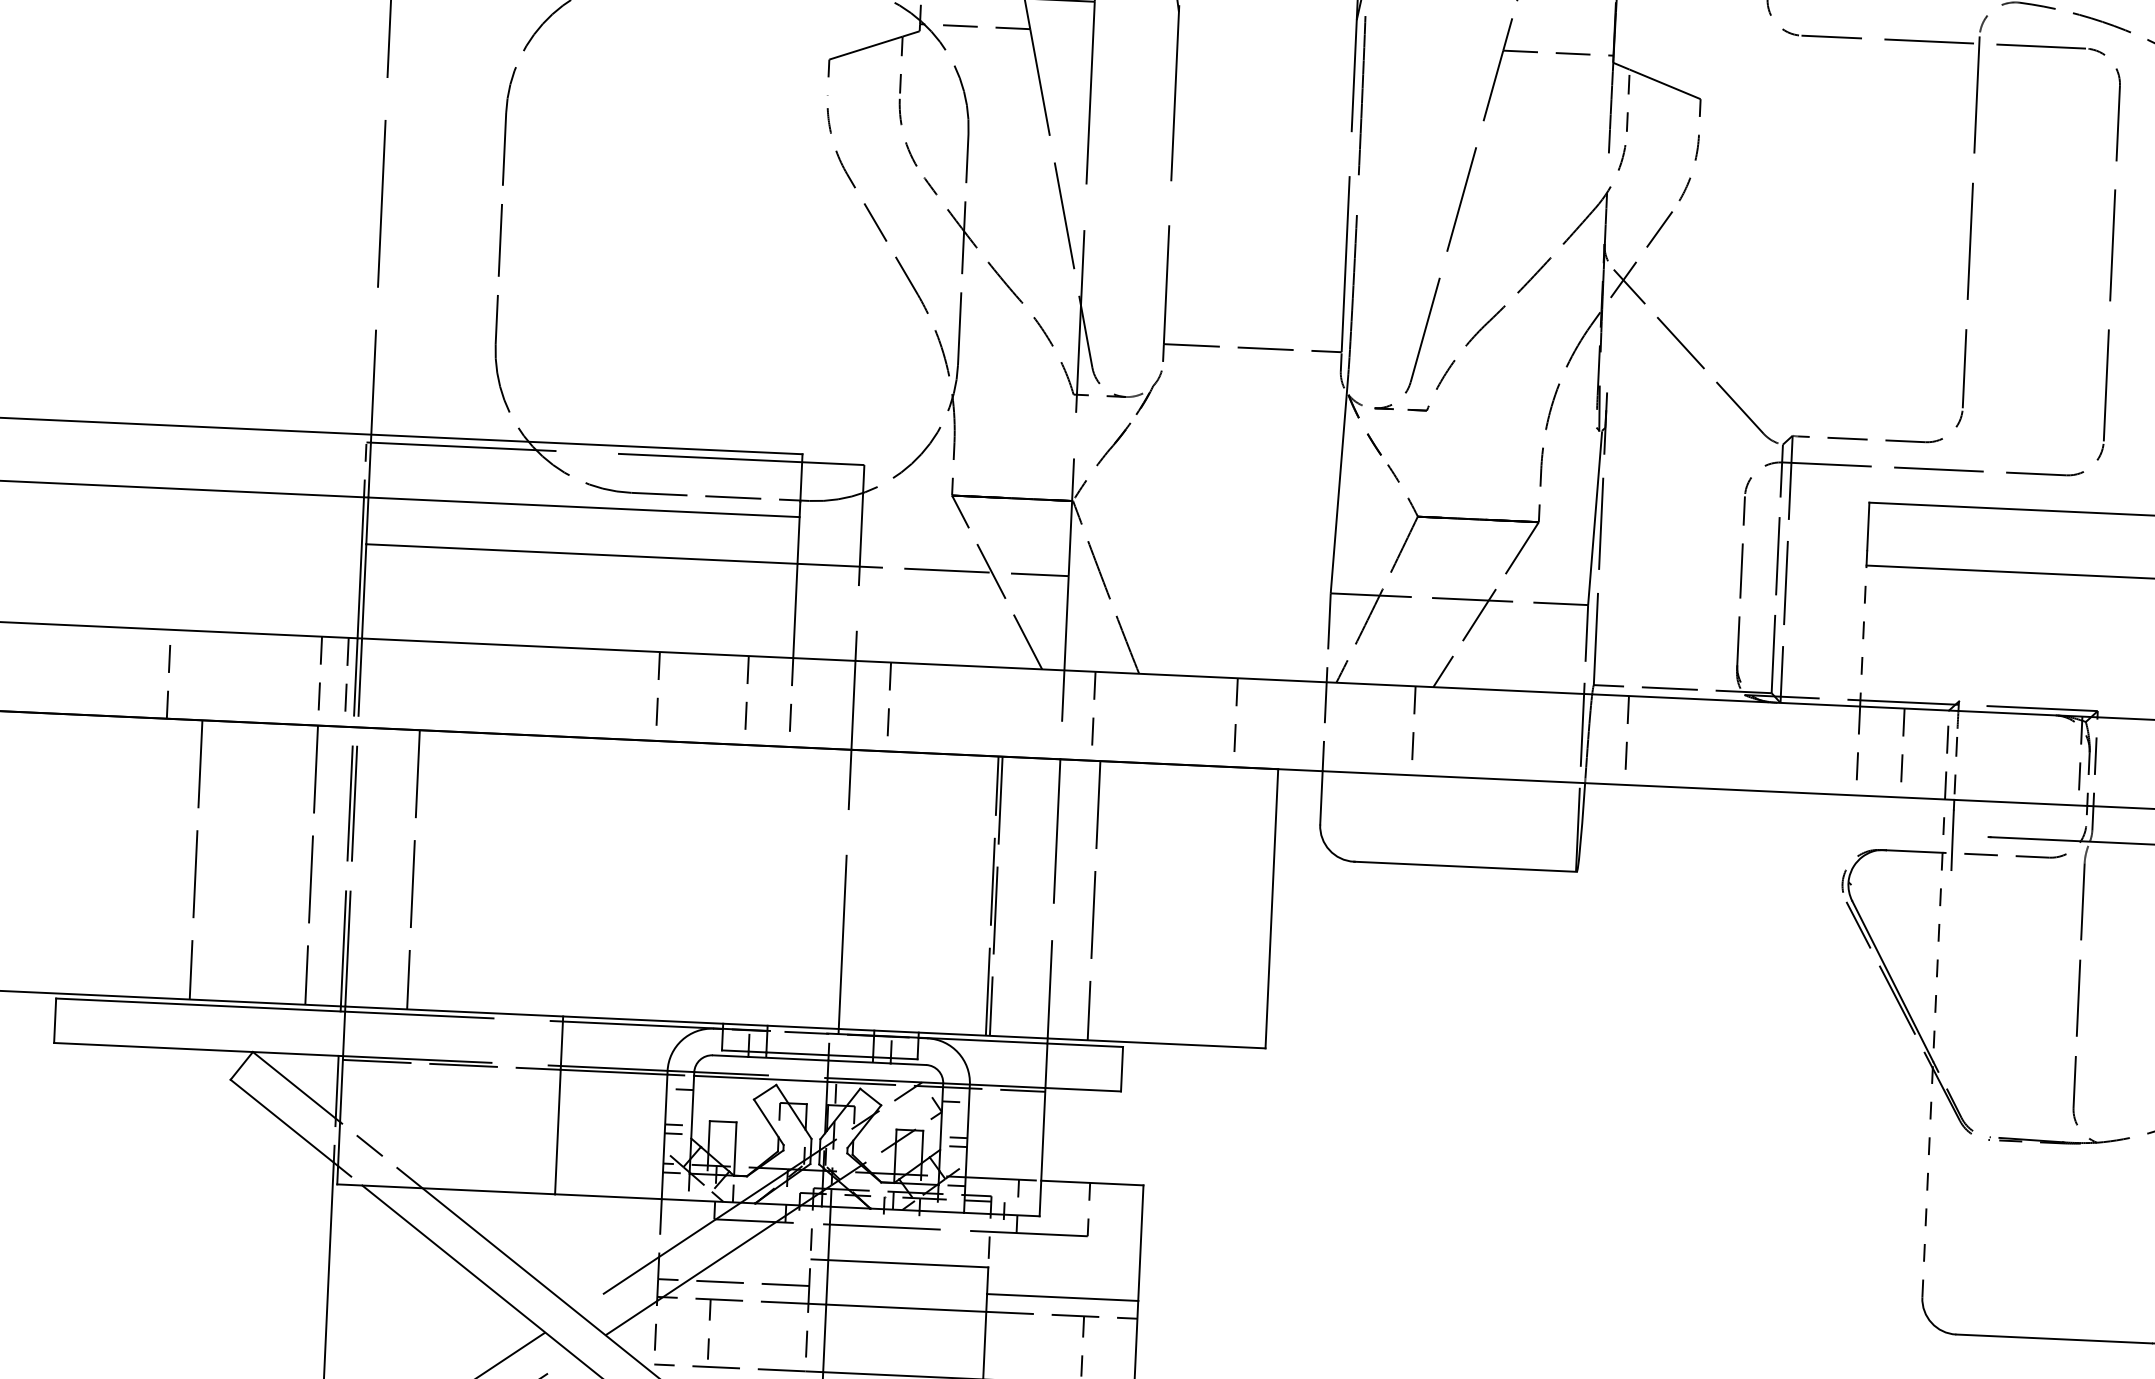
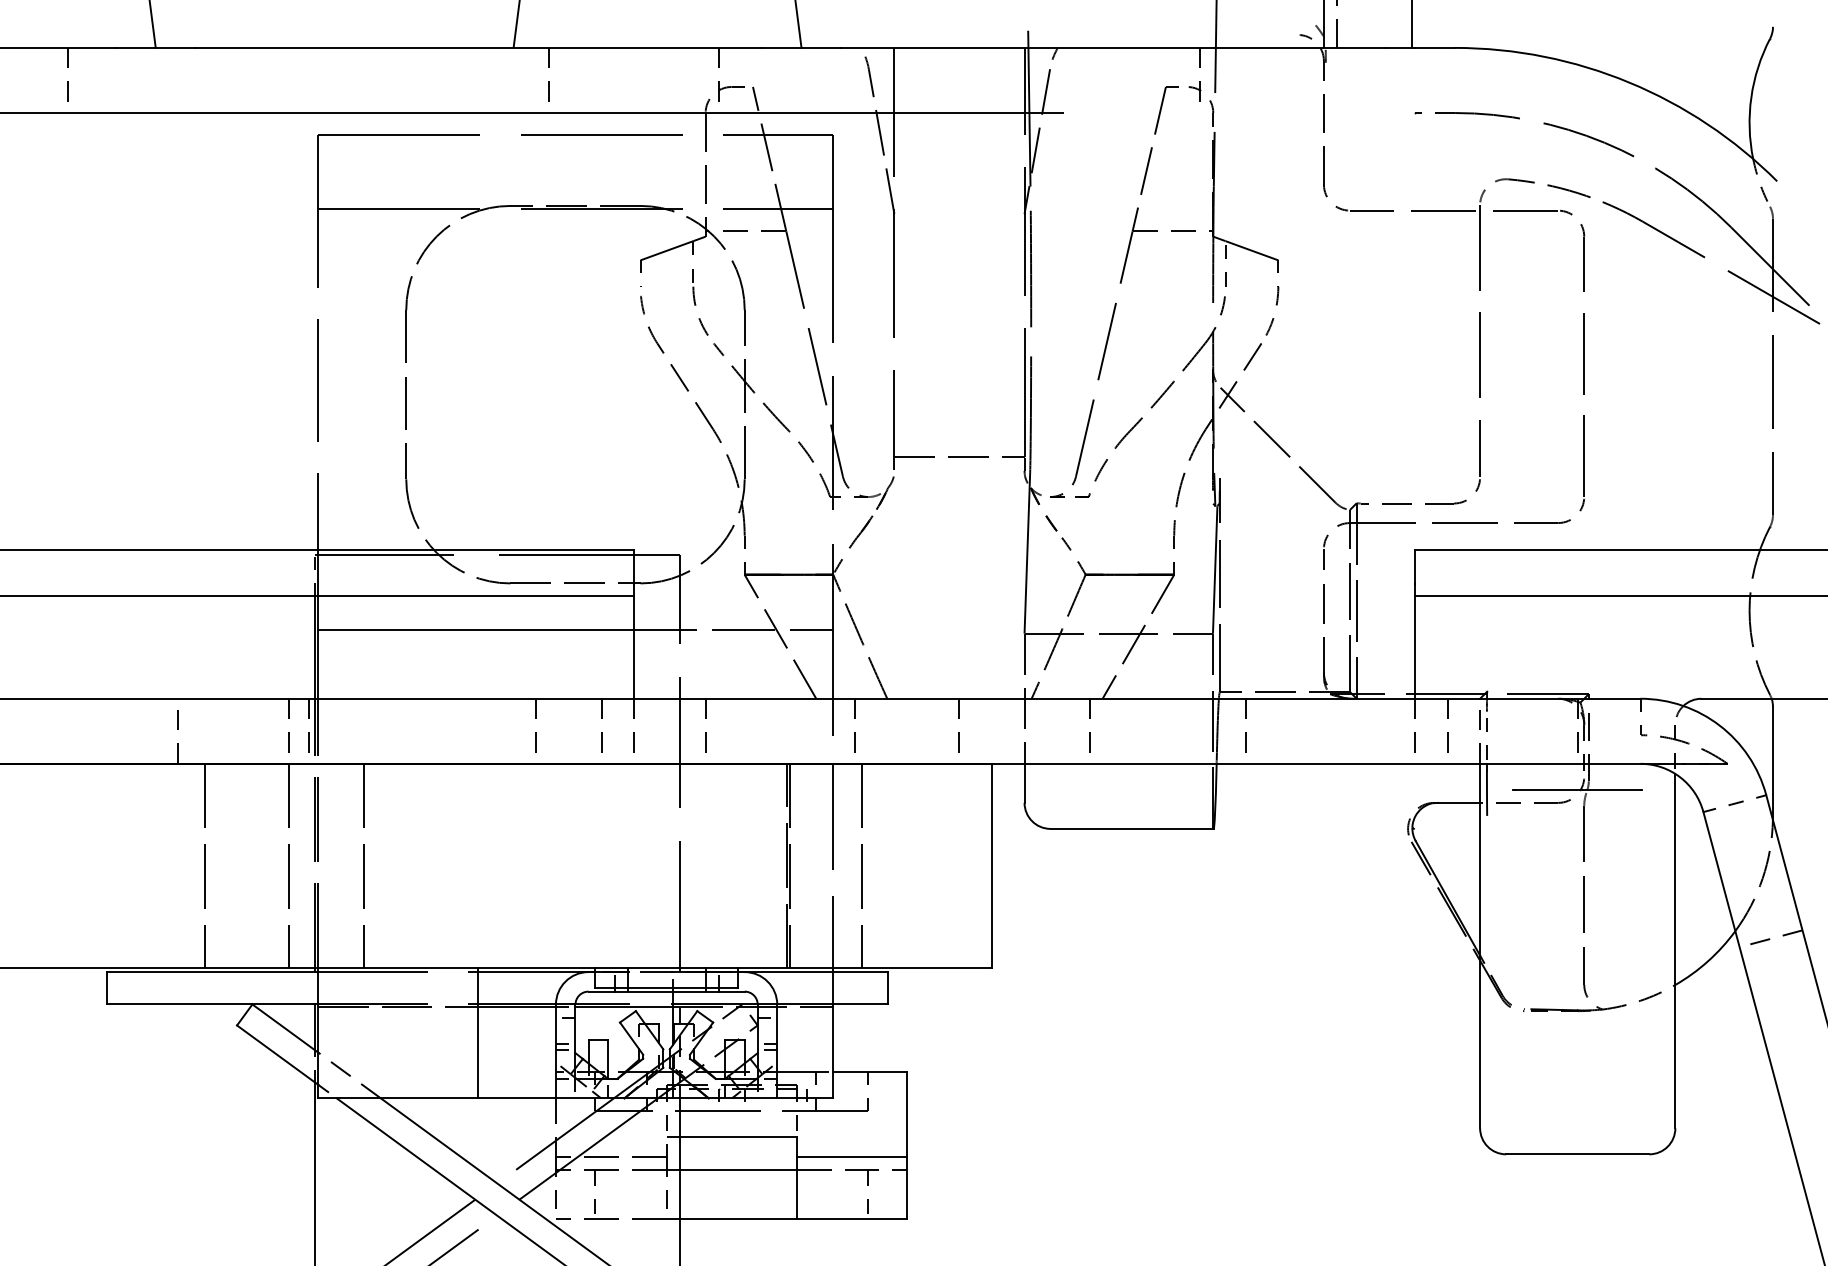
line: (1864, 629) -> (1415, 642), dashed -> solid
line: (1934, 1047) -> (1480, 945), dashed -> solid

